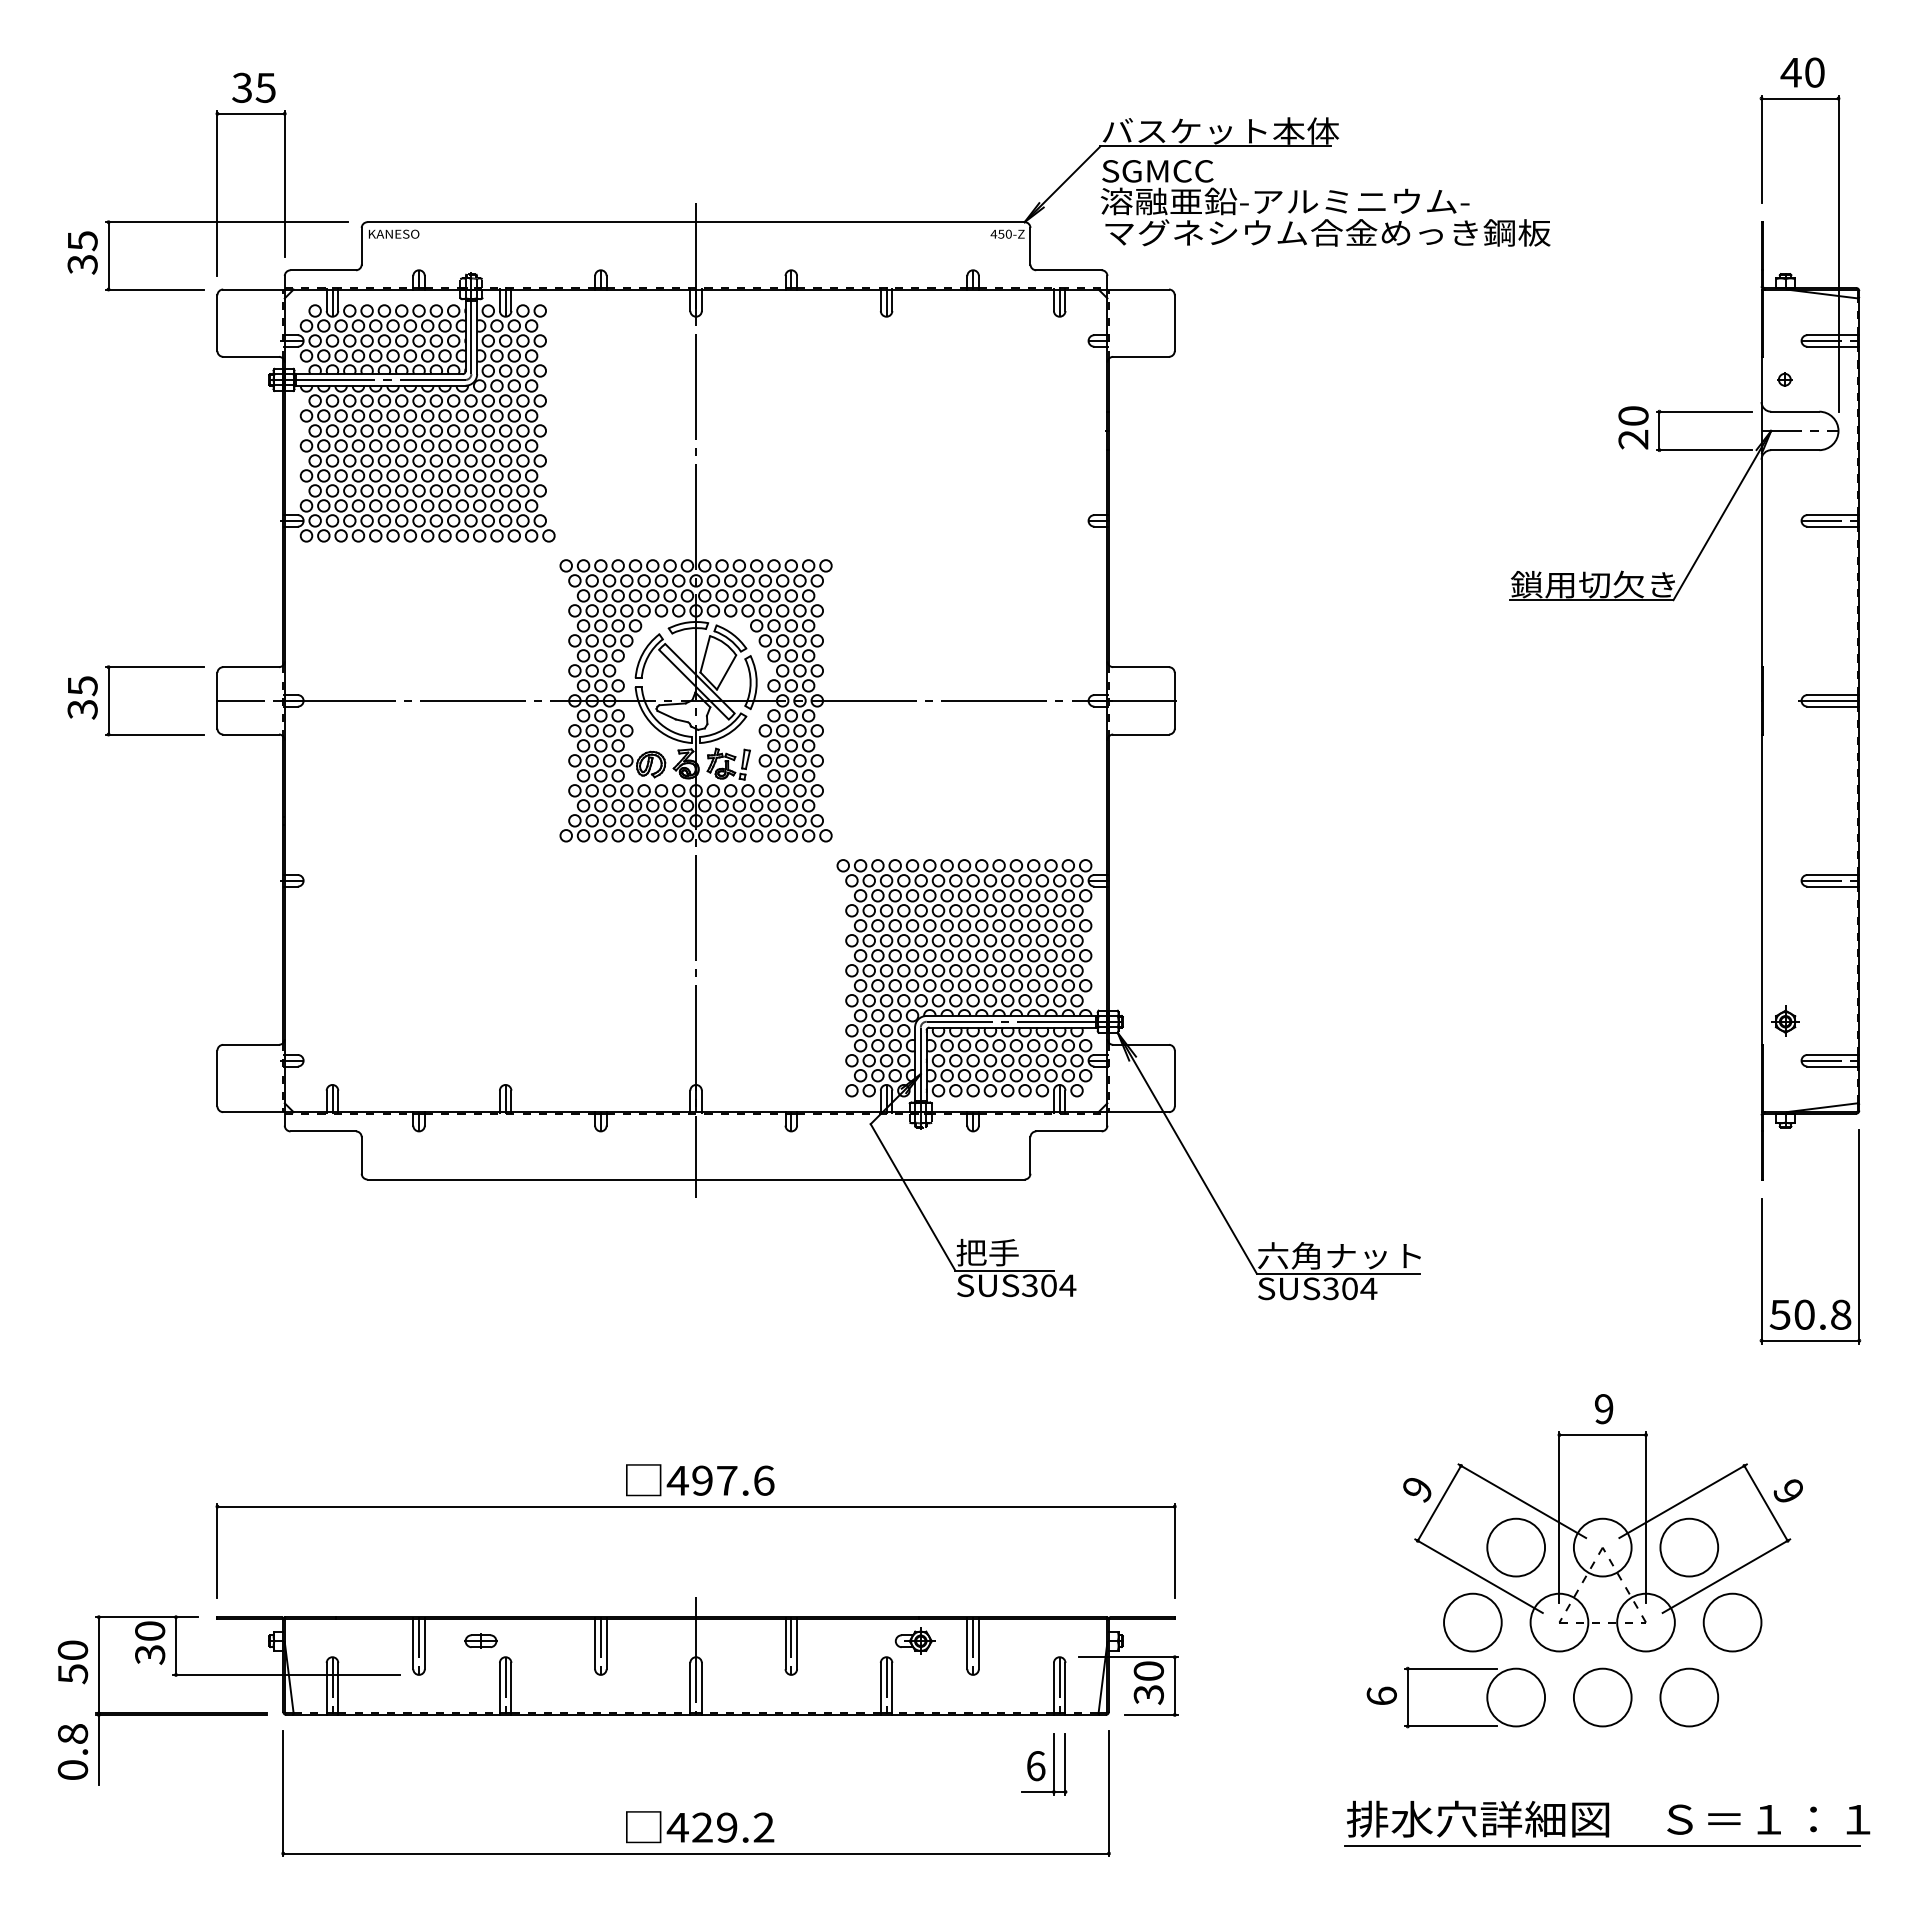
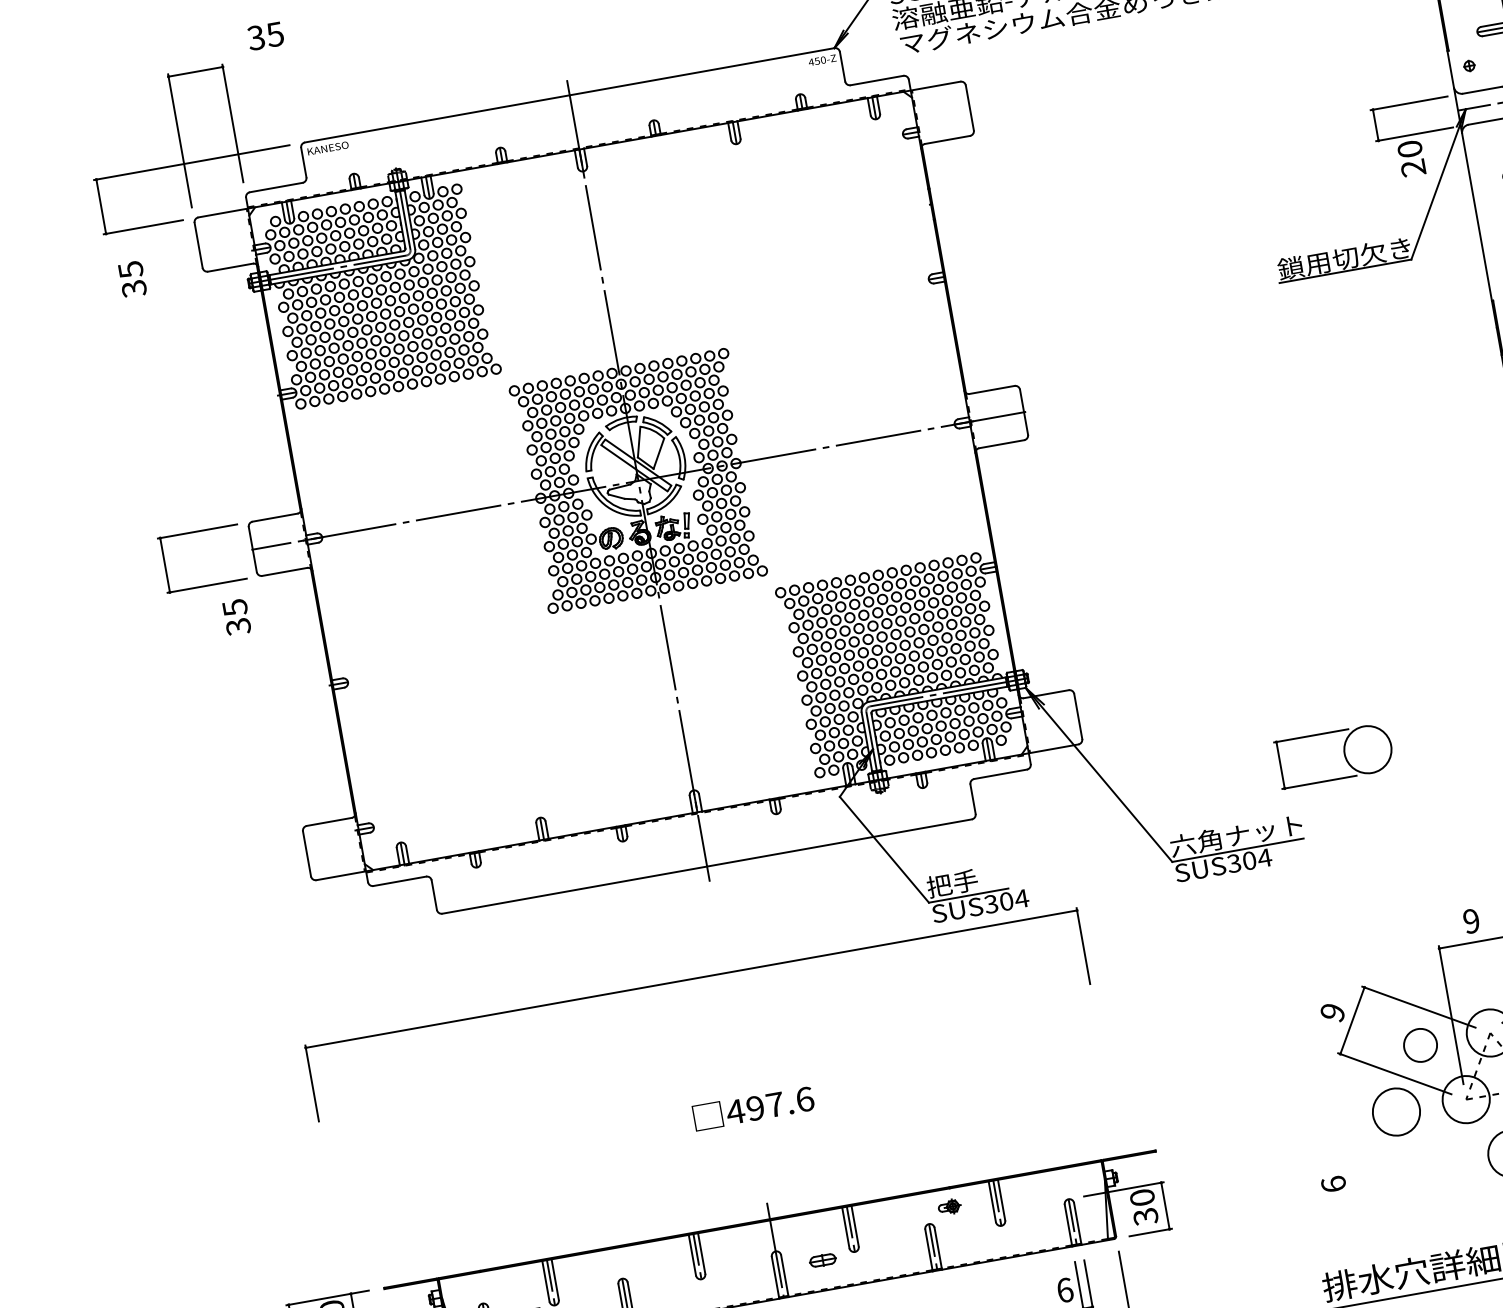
text: (253, 87) -> (265, 35), moved
text: (82, 252) -> (132, 279), moved
text: (1633, 427) -> (1411, 158), moved
text: (82, 697) -> (236, 617), moved
part: (695, 1507) -> (691, 979), moved
circle: (1515, 1547) -> (1420, 1045), size x0.7
part: (480, 1640) -> (822, 1259), moved
part: (914, 1640) -> (949, 1206), size x0.7
part: (1486, 1697) -> (1344, 753), moved

